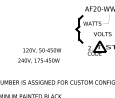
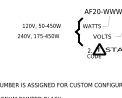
text: (39, 55) -> (39, 31), moved

